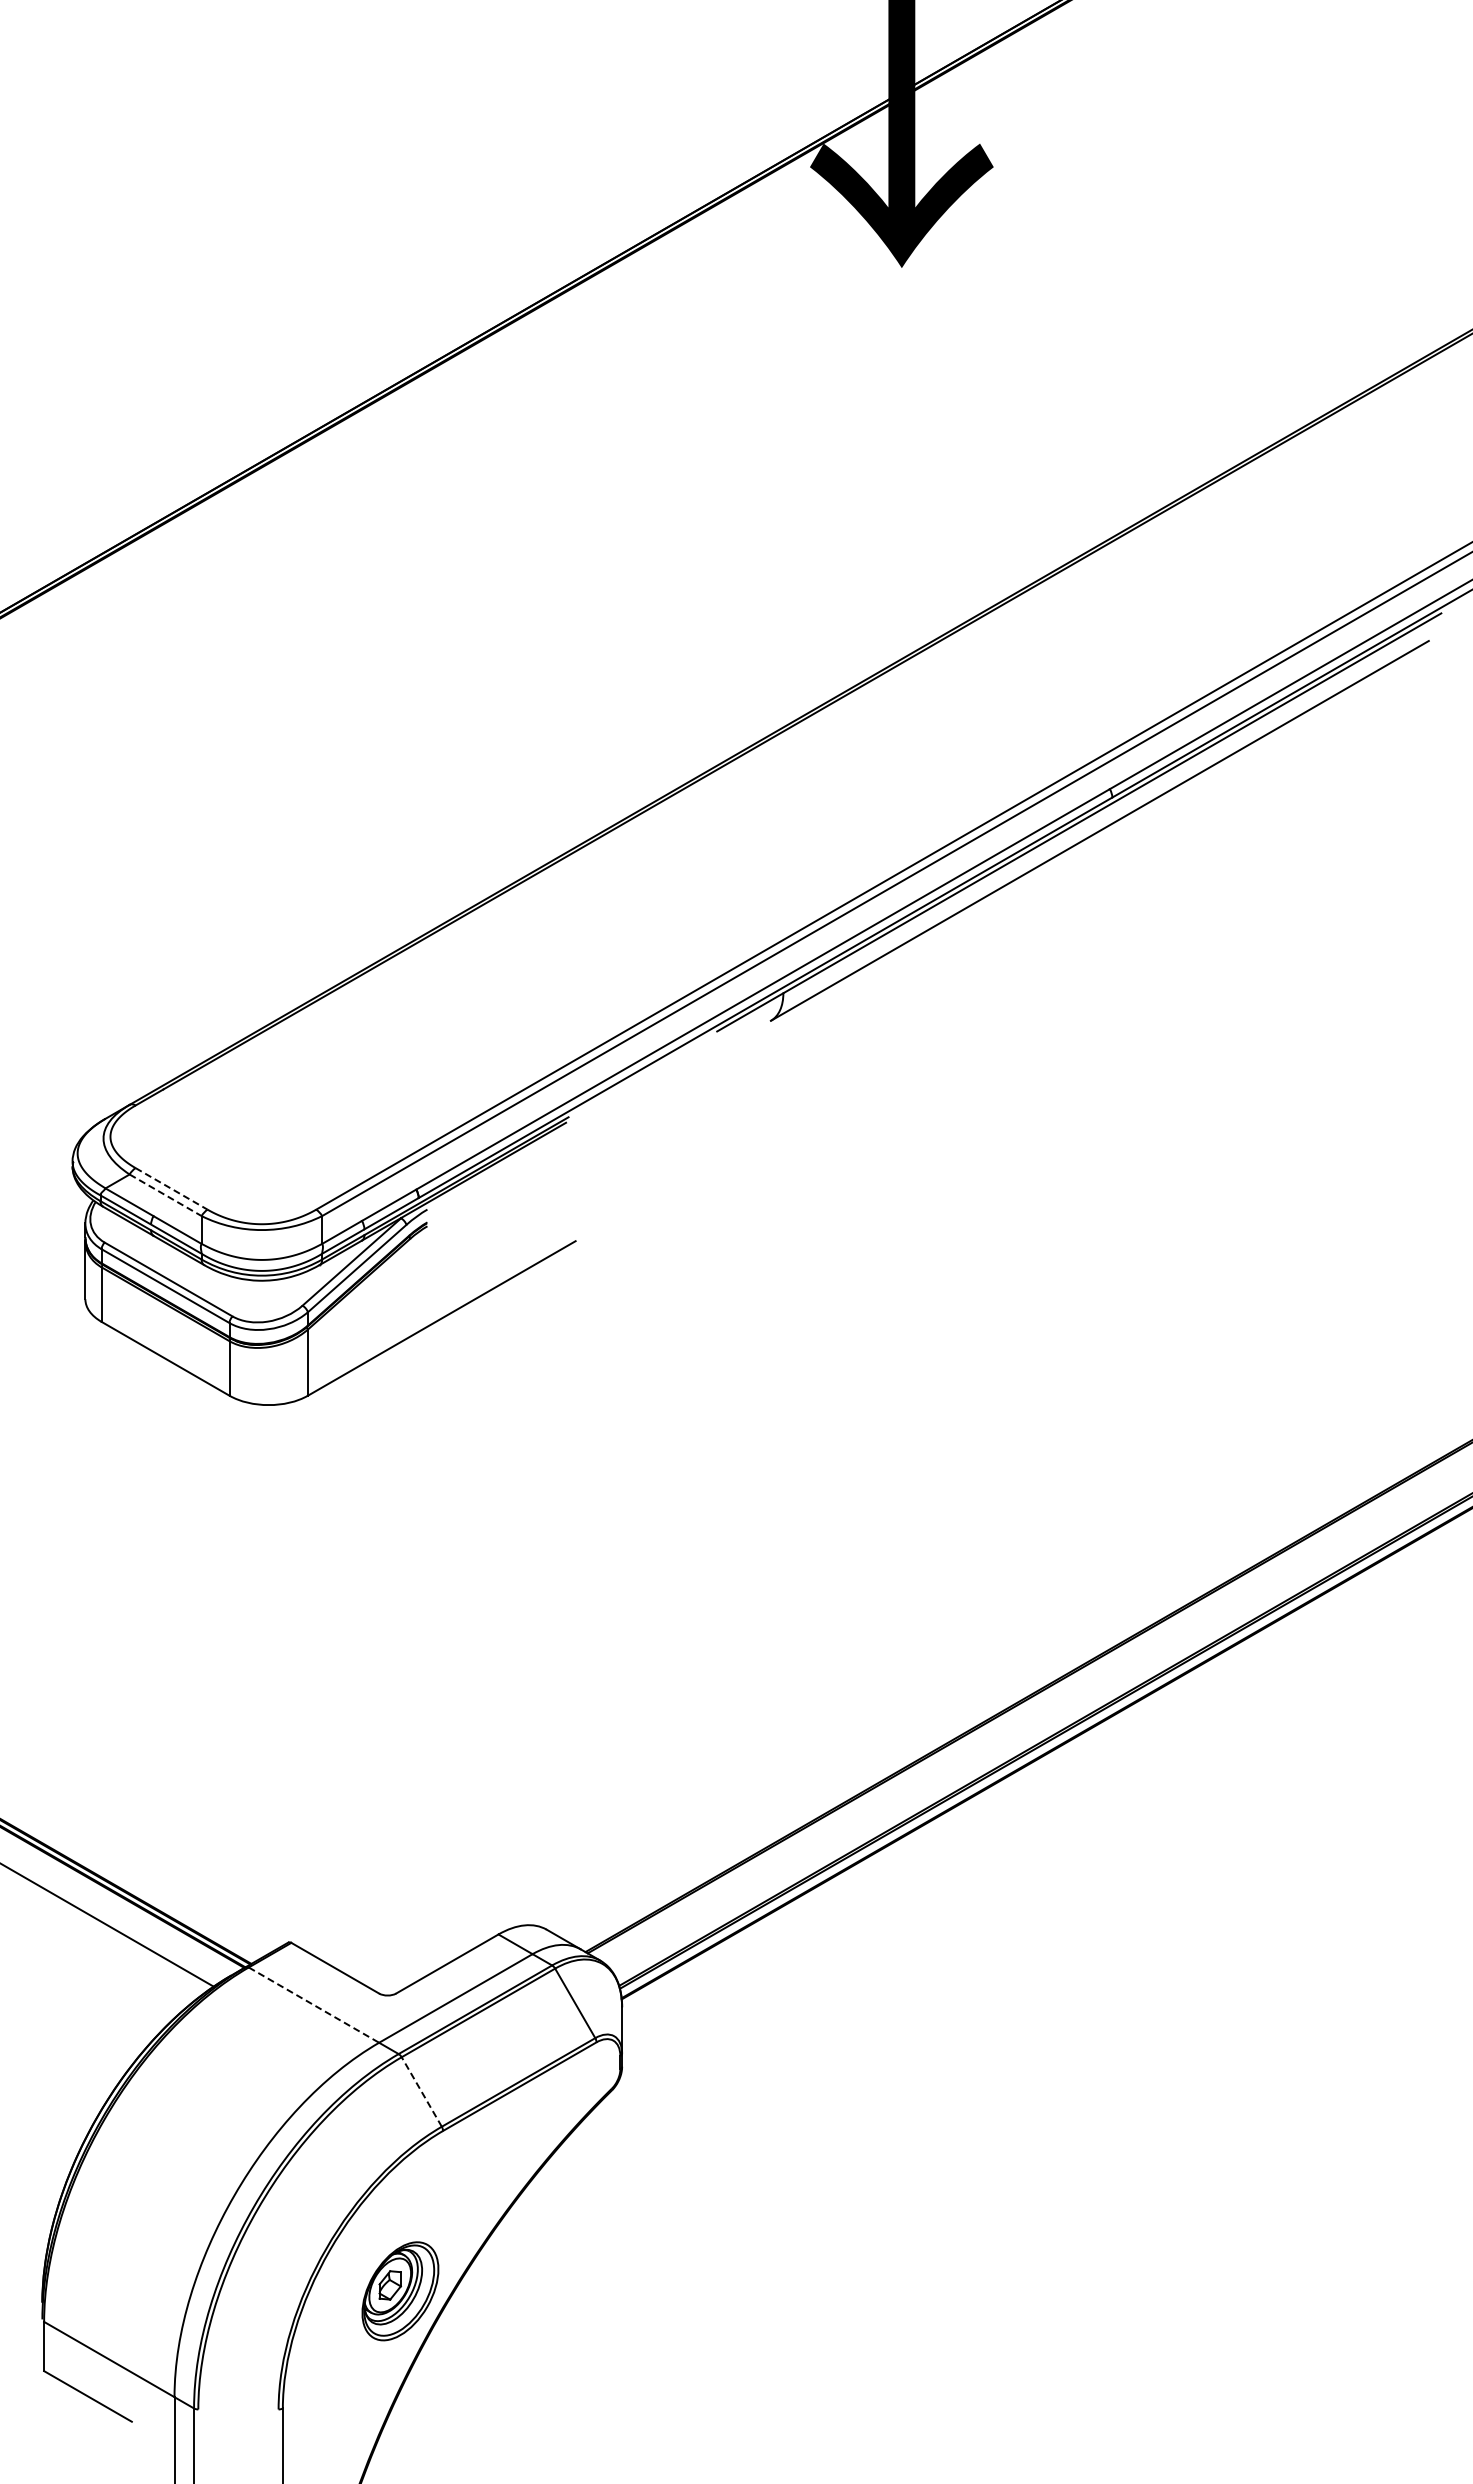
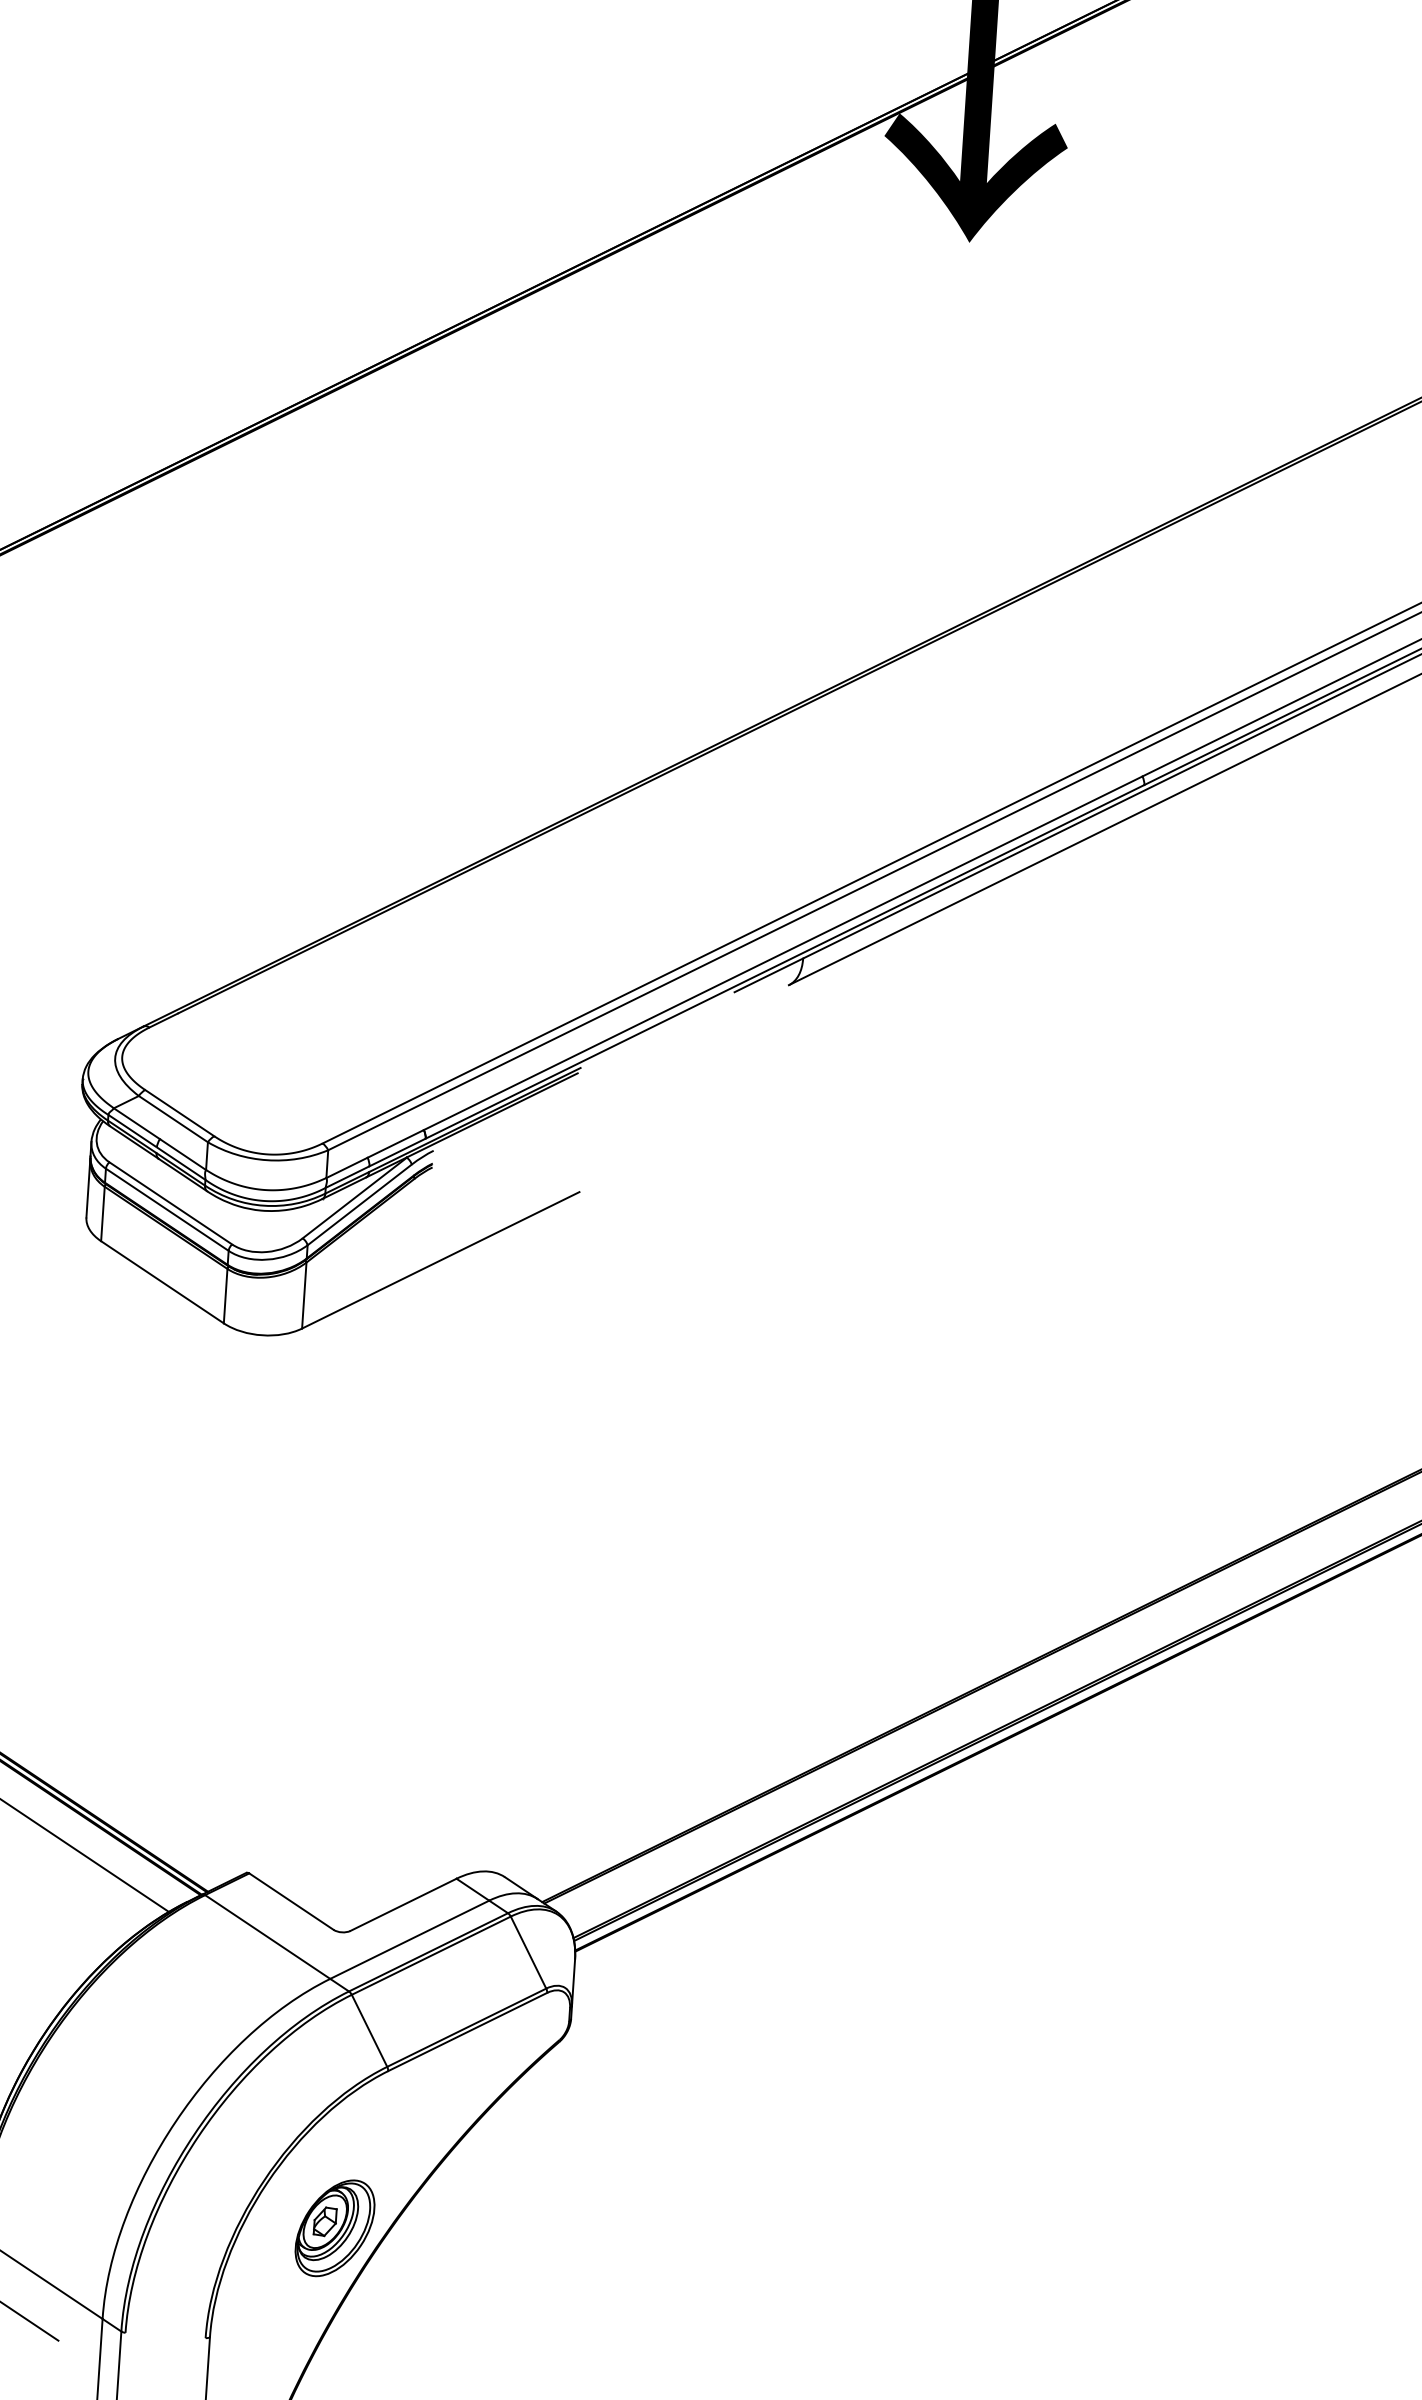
line: (171, 1188) -> (179, 1112), dashed -> solid
line: (165, 1195) -> (173, 1119), dashed -> solid
line: (314, 2005) -> (268, 1937), dashed -> solid
line: (421, 2091) -> (369, 2030), dashed -> solid

